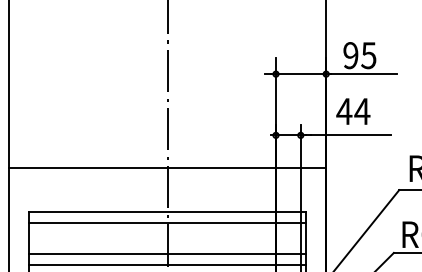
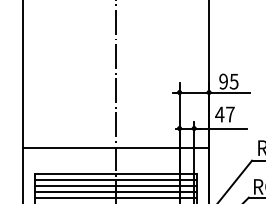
text: (362, 111) -> (230, 114), 44 -> 47
line: (166, 234) -> (115, 186), added
line: (166, 244) -> (115, 192), added

